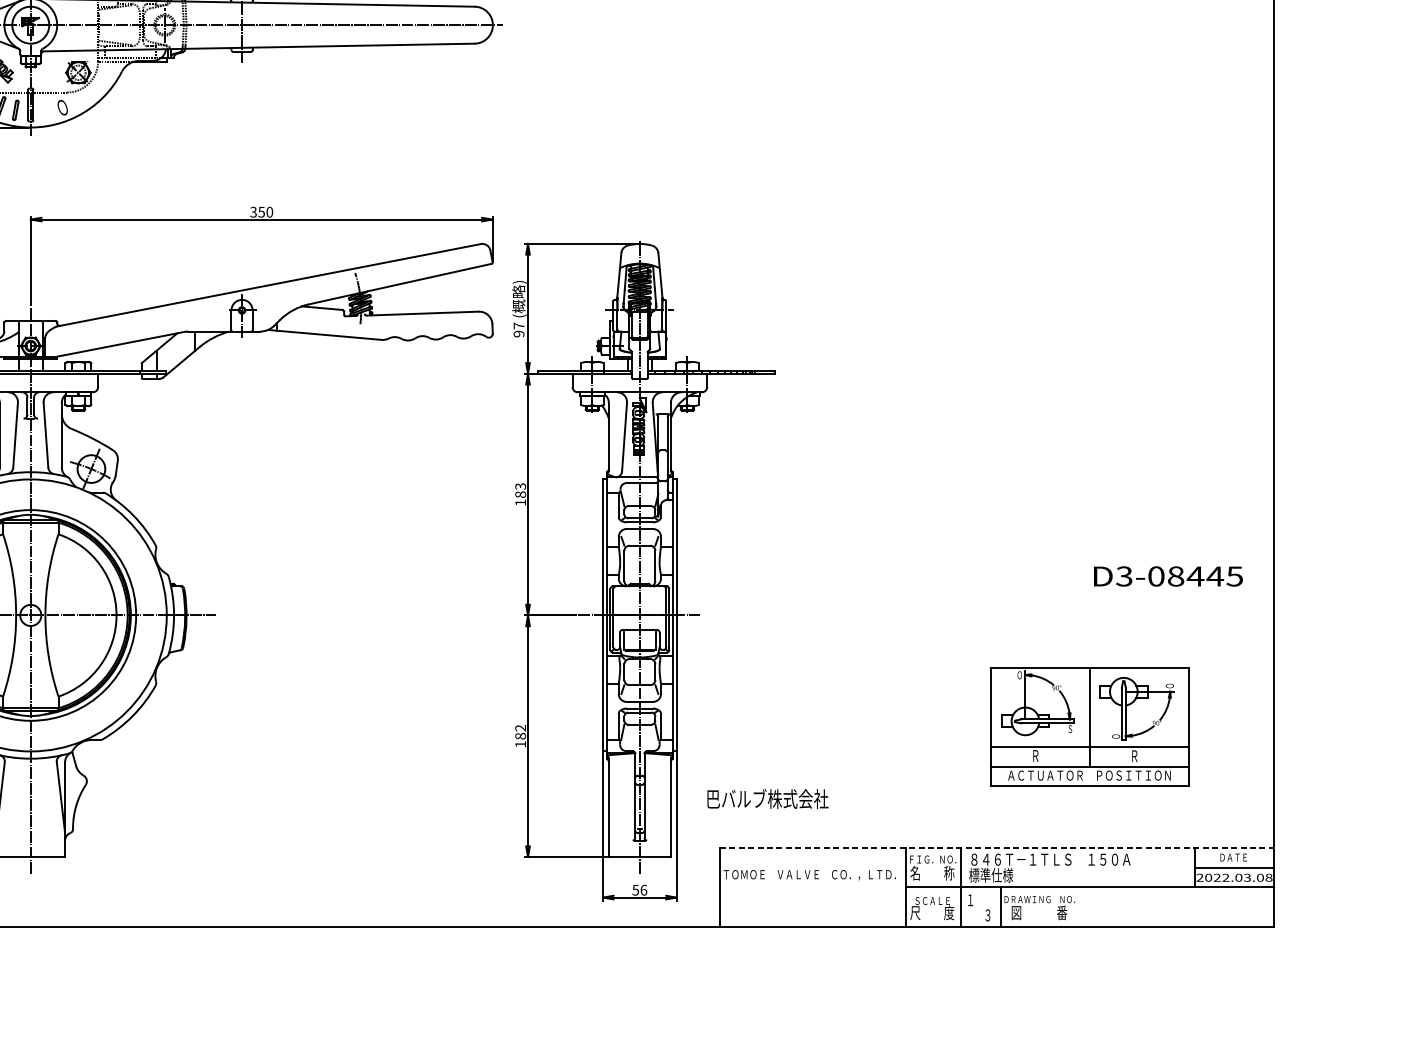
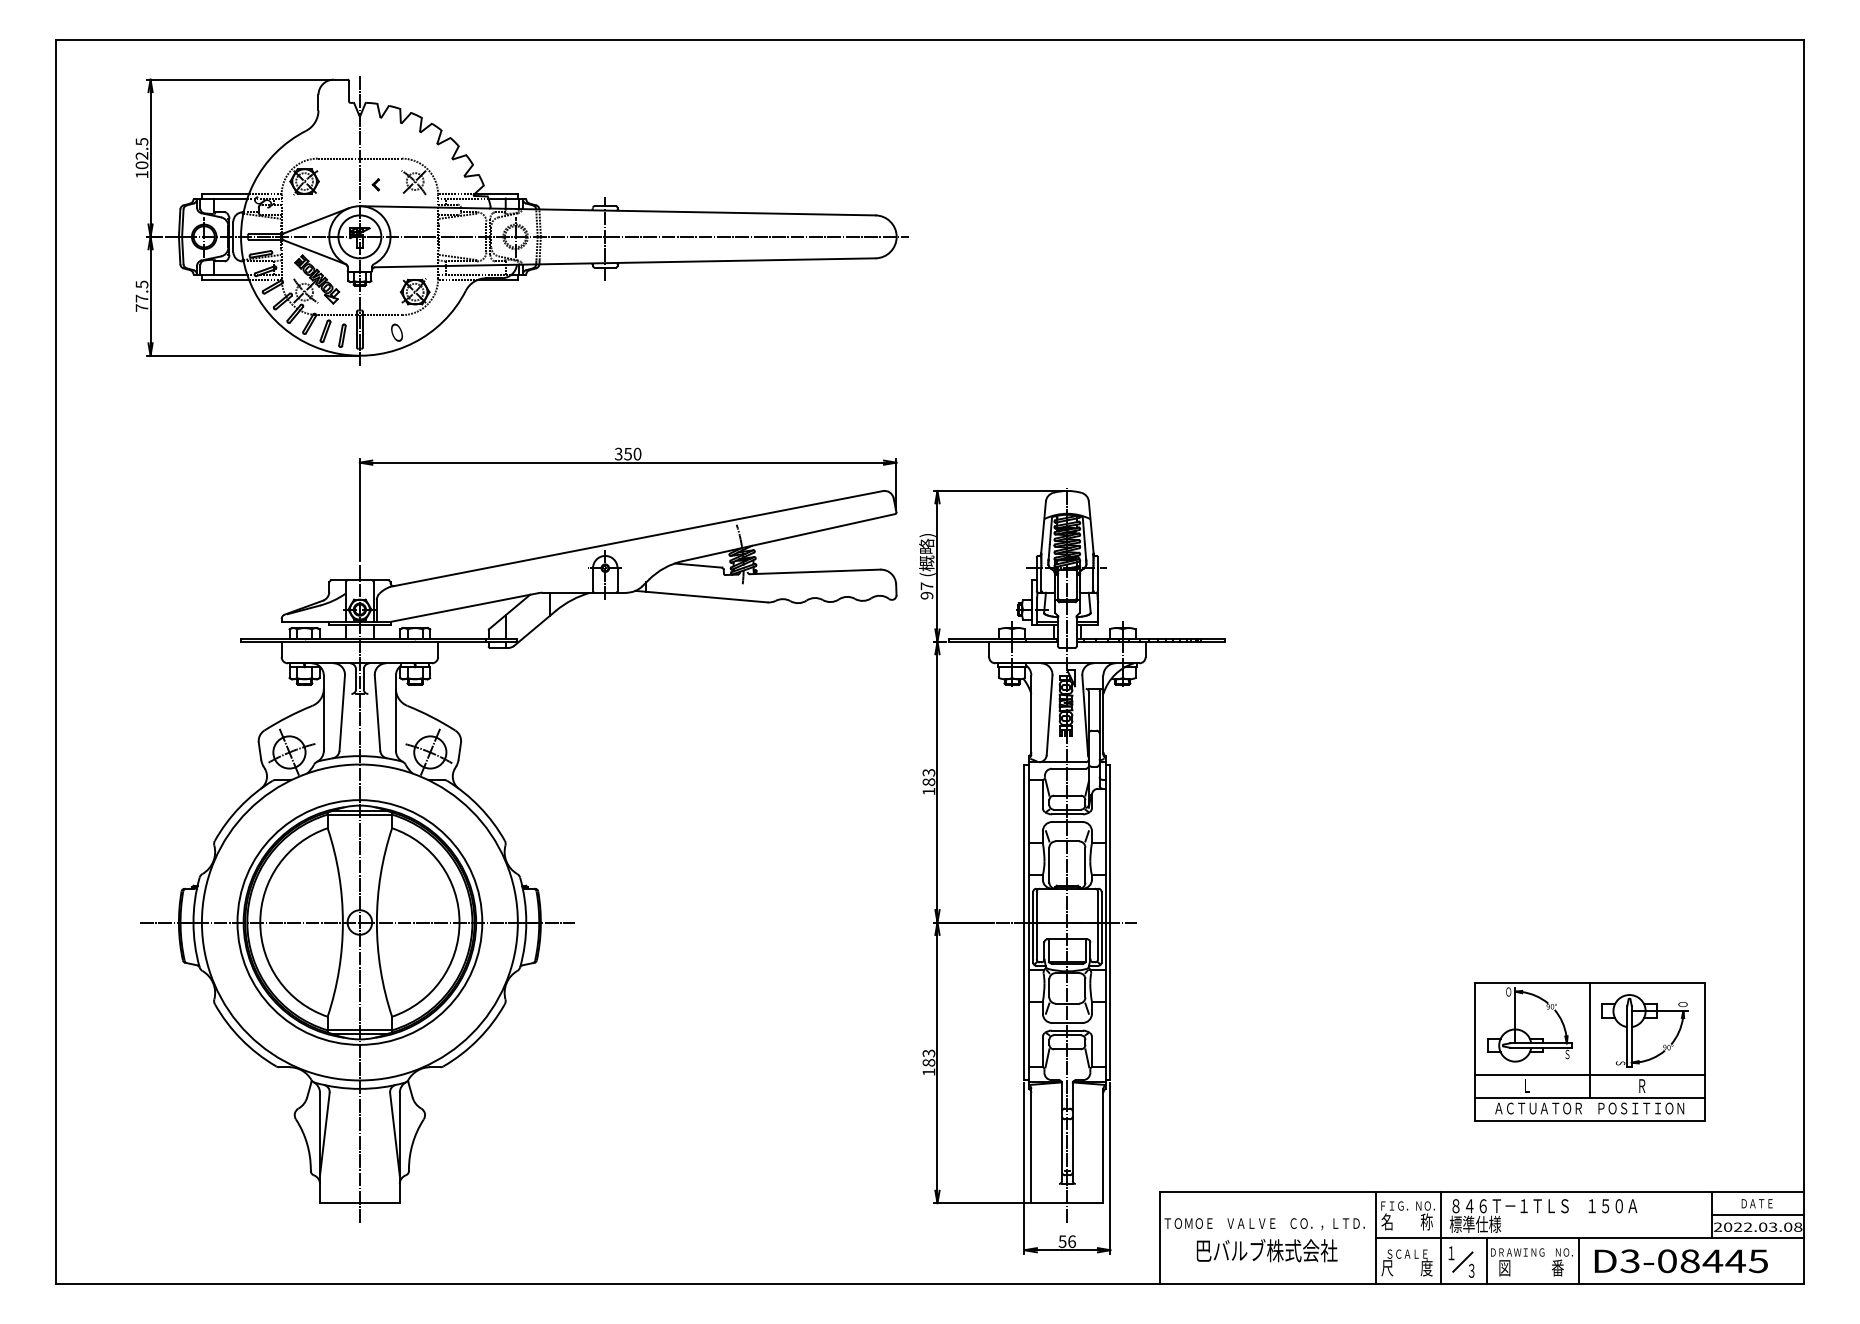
text: (1167, 576) -> (1680, 1261), moved
text: (521, 728) -> (929, 1053), 182 -> 183
text: (1116, 735) -> (1620, 1062), Ｏ -> Ｓ
text: (1035, 755) -> (1527, 1085), Ｒ -> Ｌ
text: (767, 798) -> (1266, 1250), moved
line: (997, 847) -> (1482, 1192), dashed -> solid
line: (980, 907) -> (1462, 1261), added
line: (1079, 907) -> (1578, 1261), added

